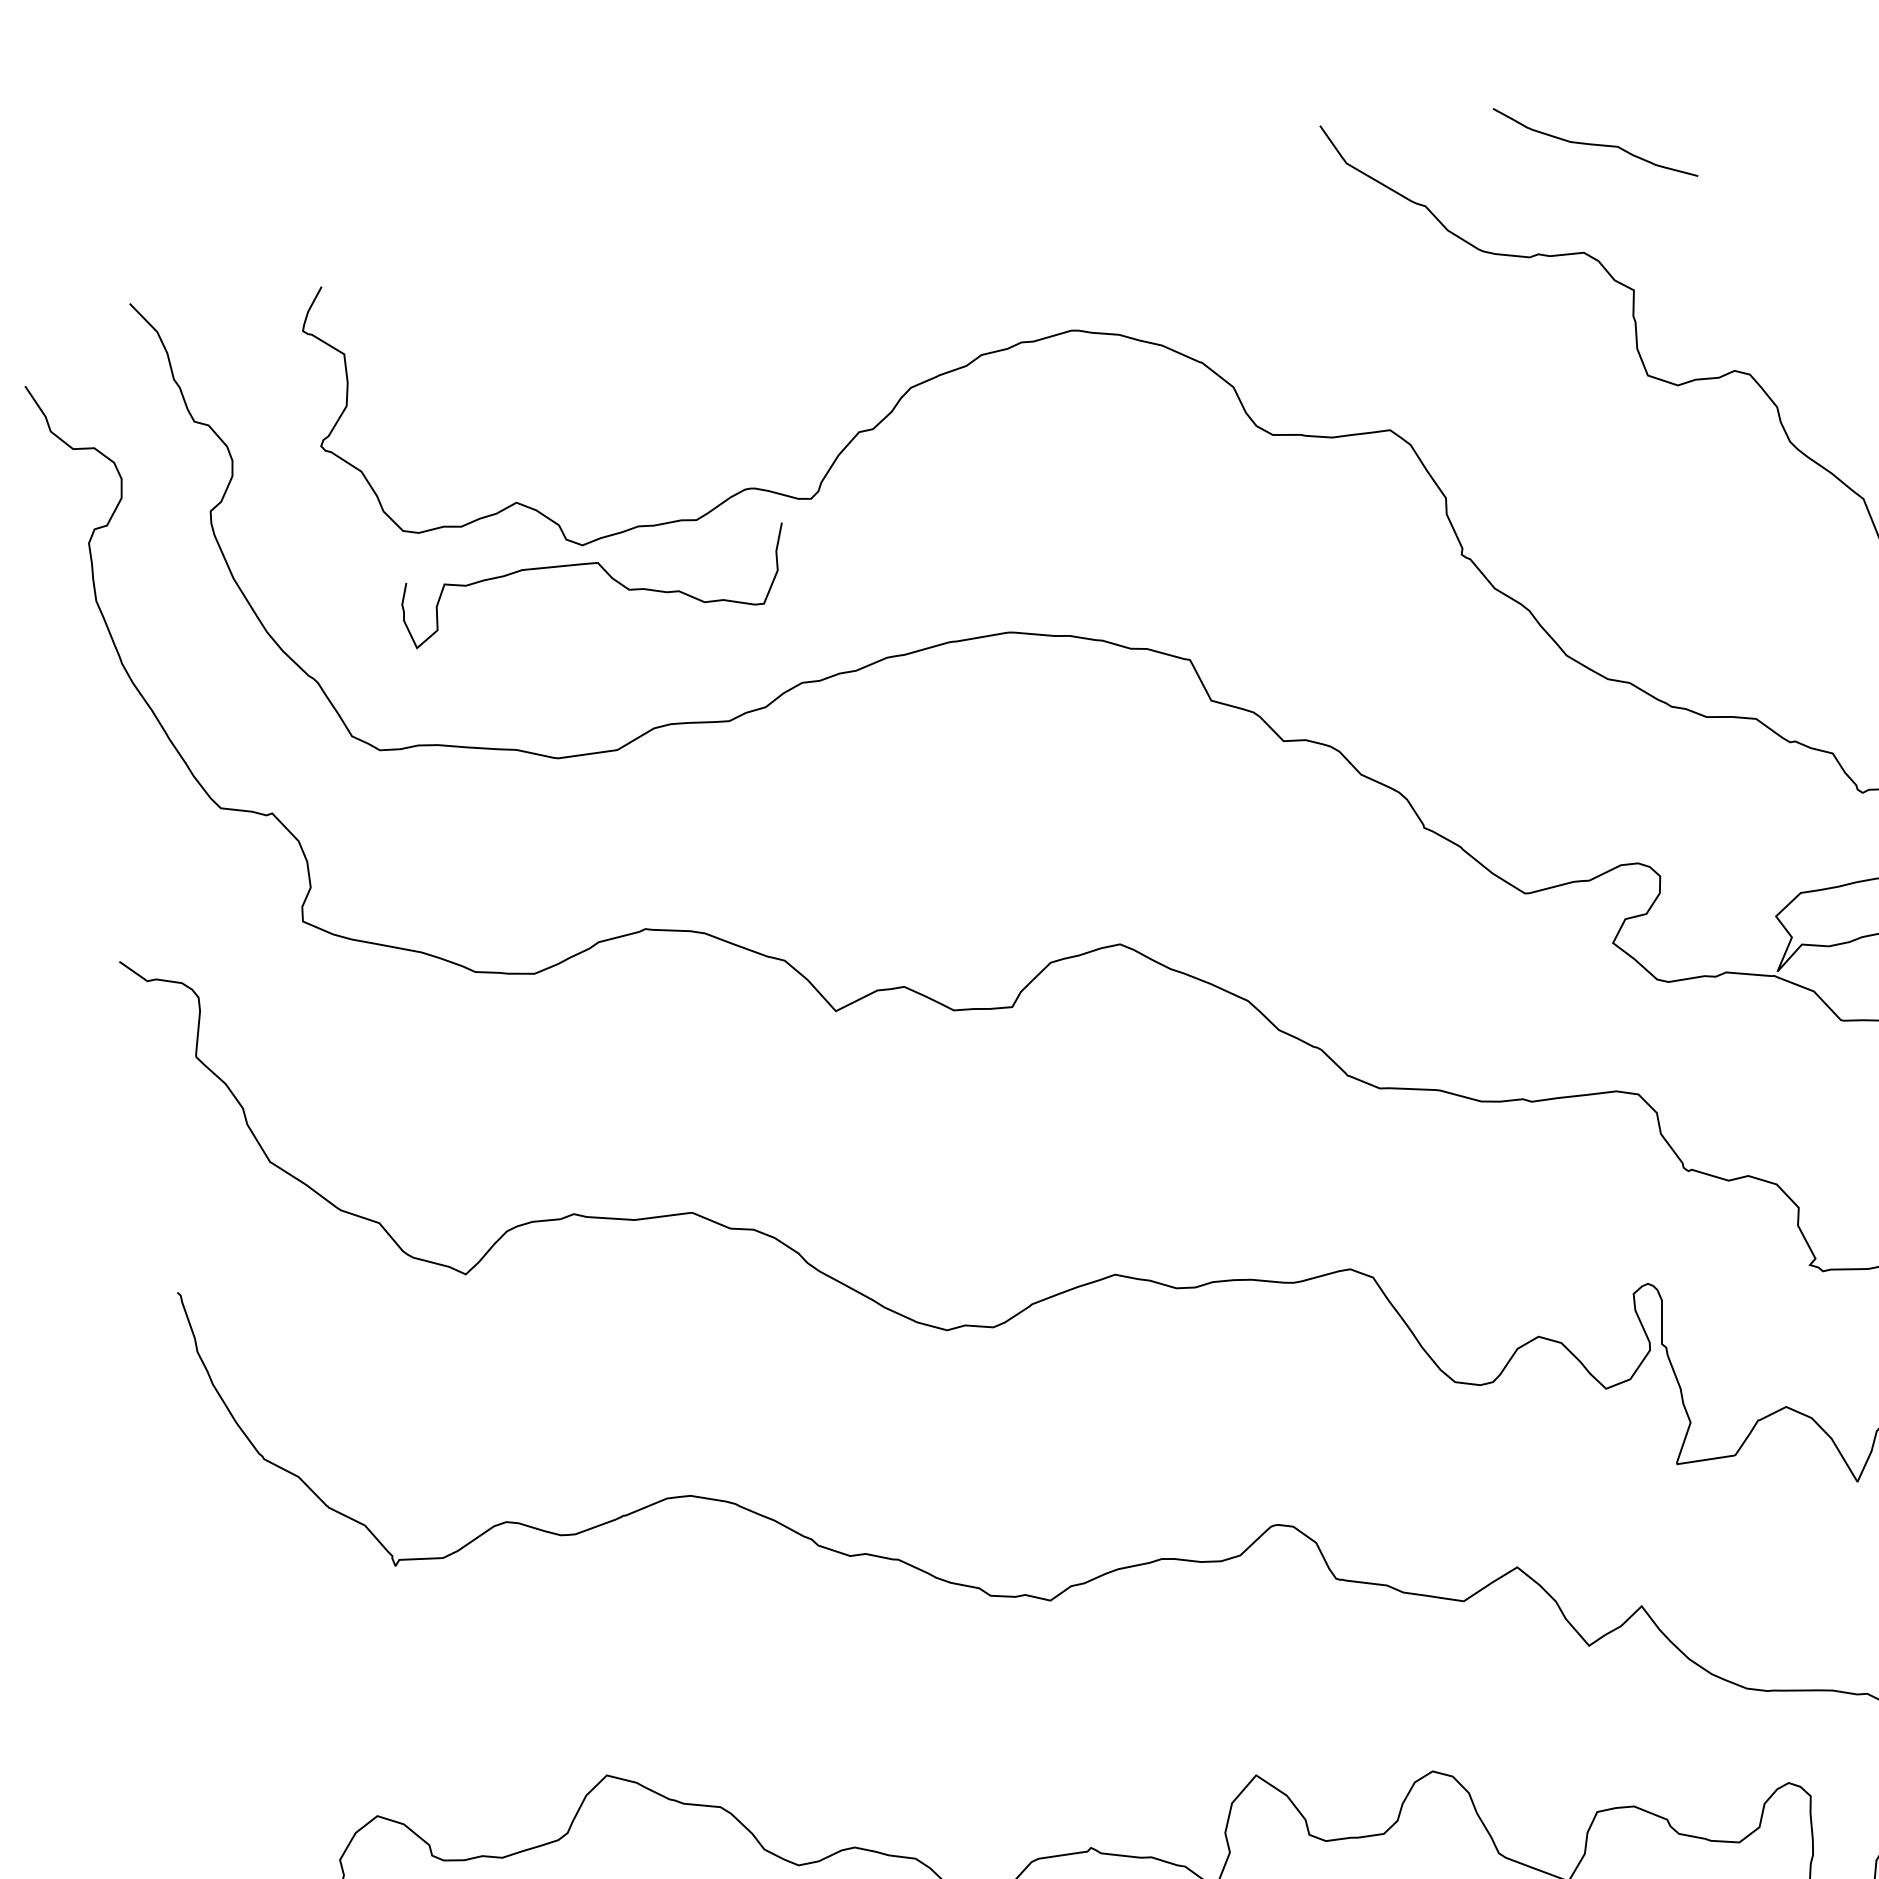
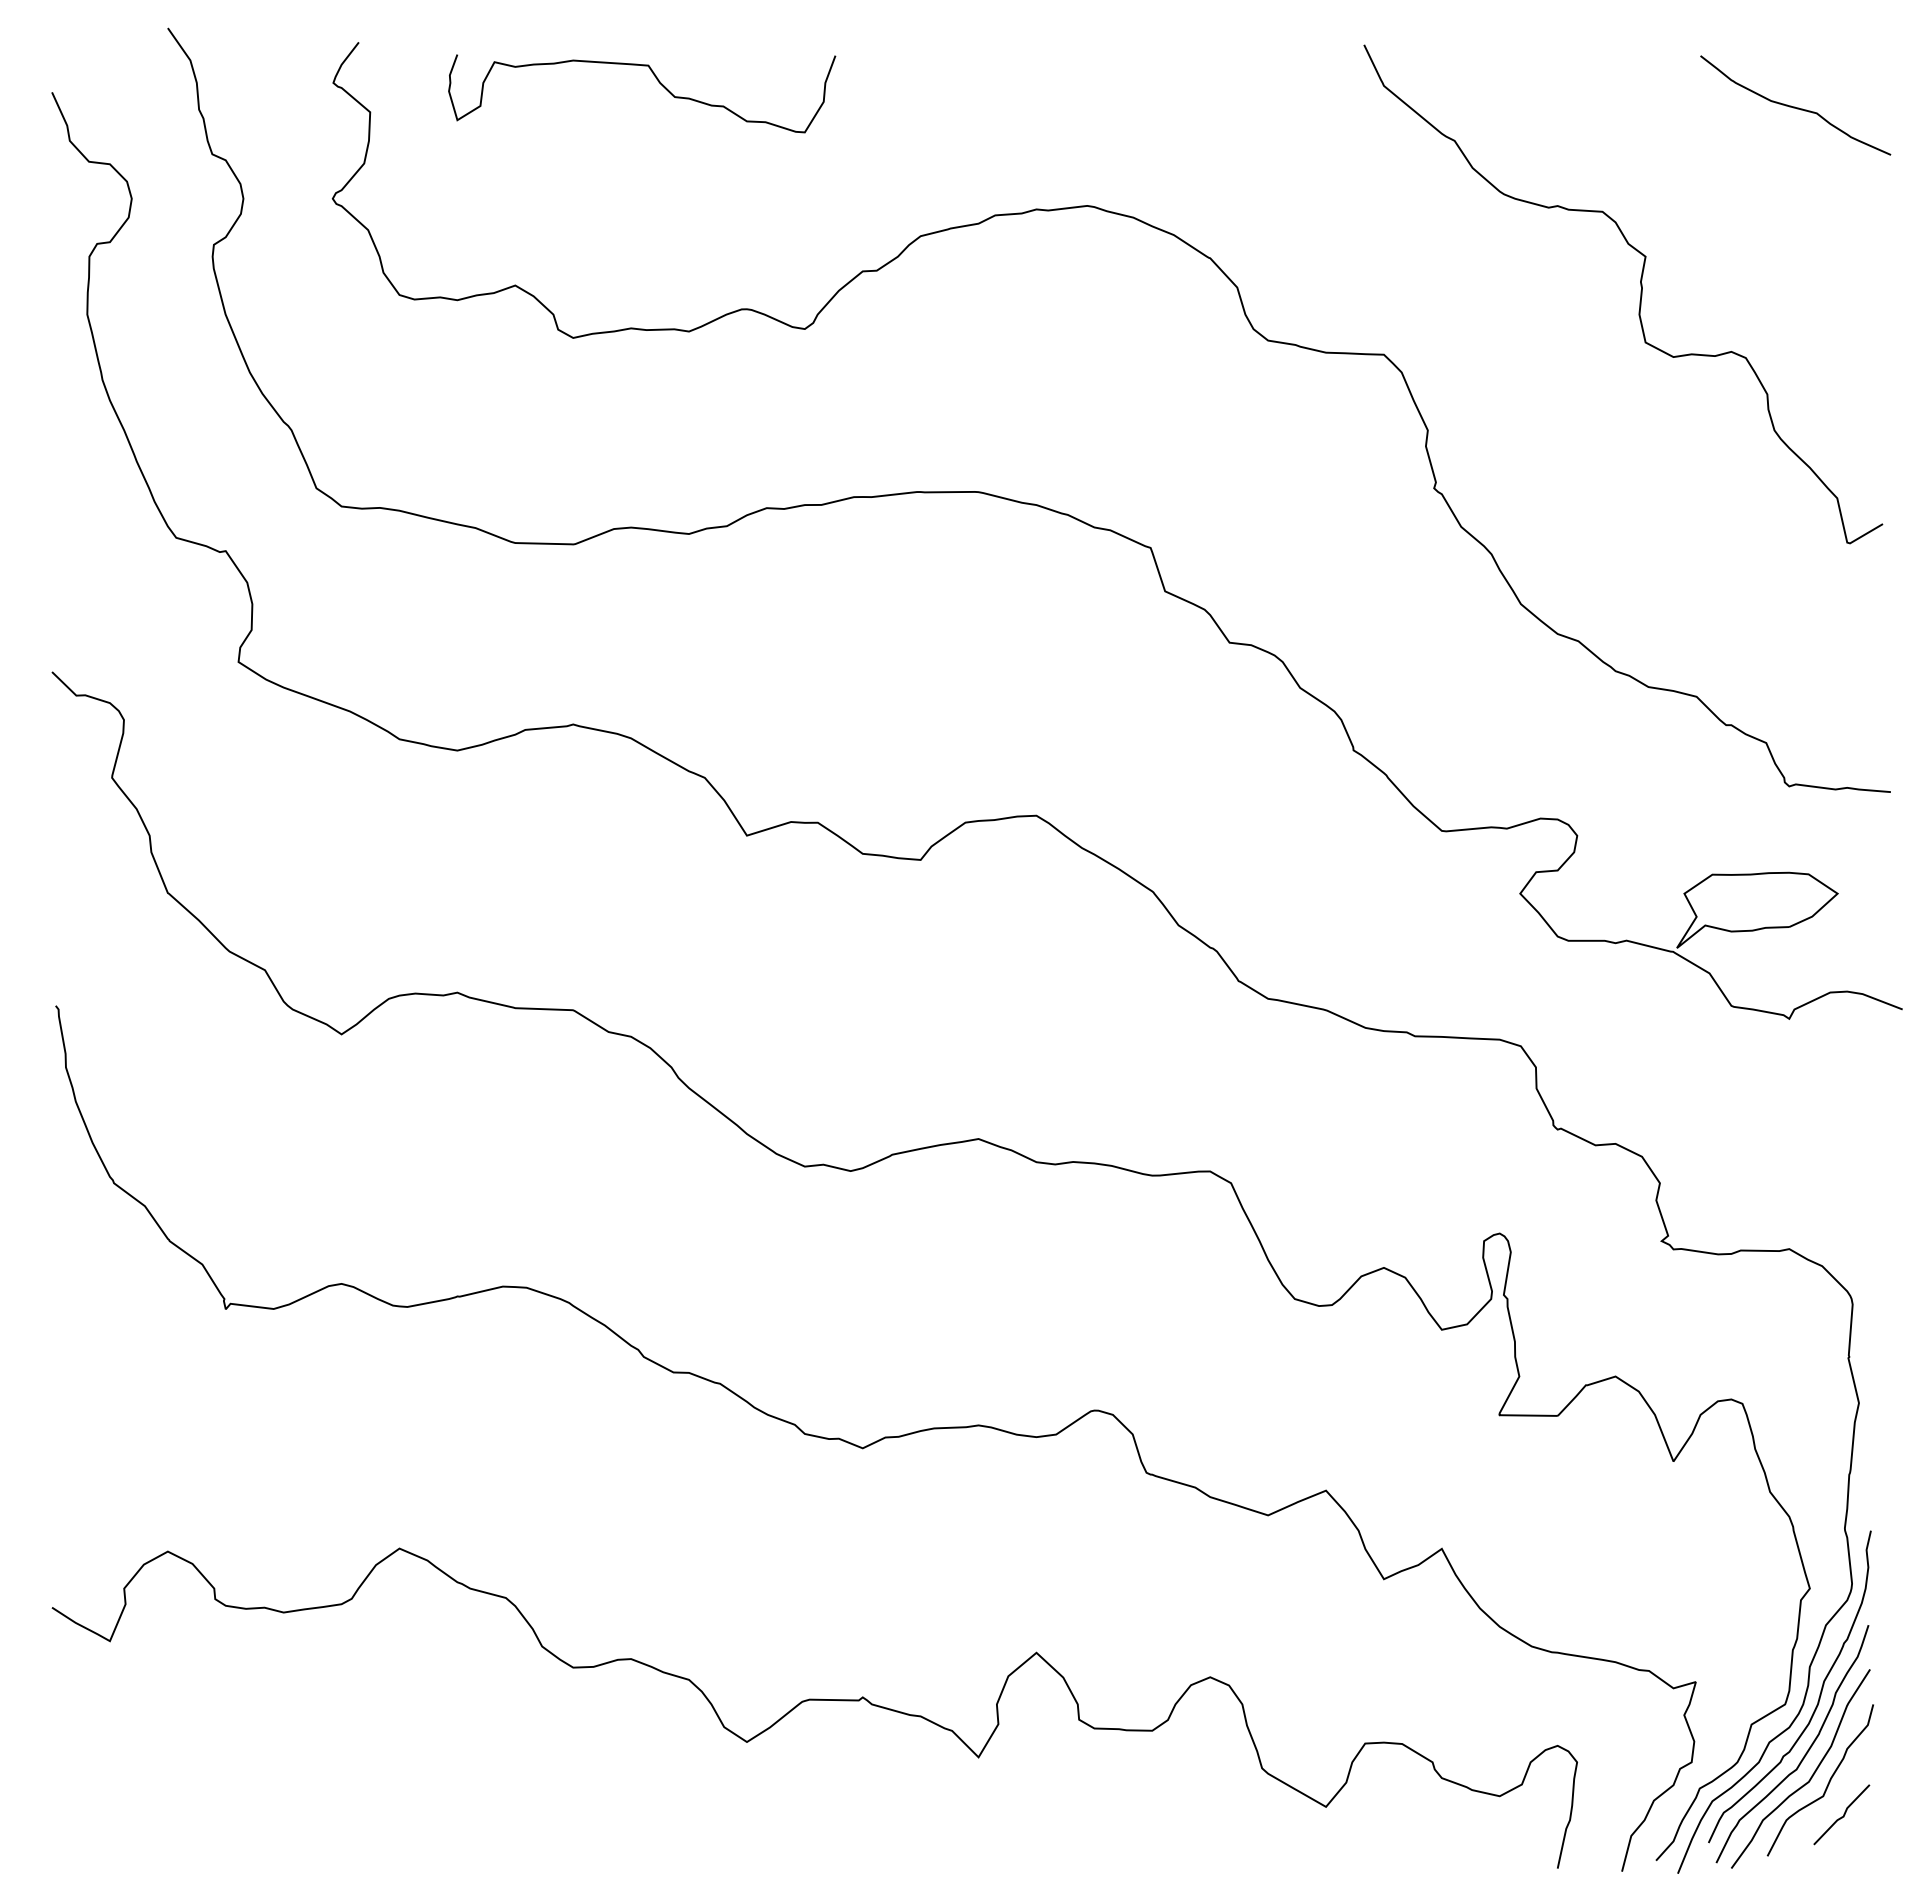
curve: (1595, 143) -> (1795, 106), moved
curve: (610, 577) -> (658, 82), moved

